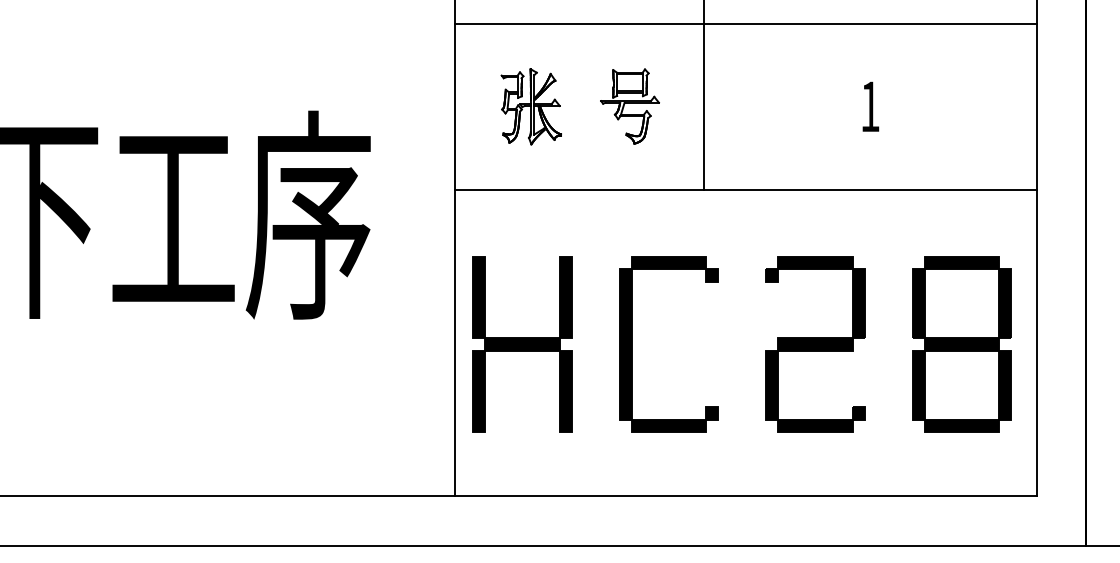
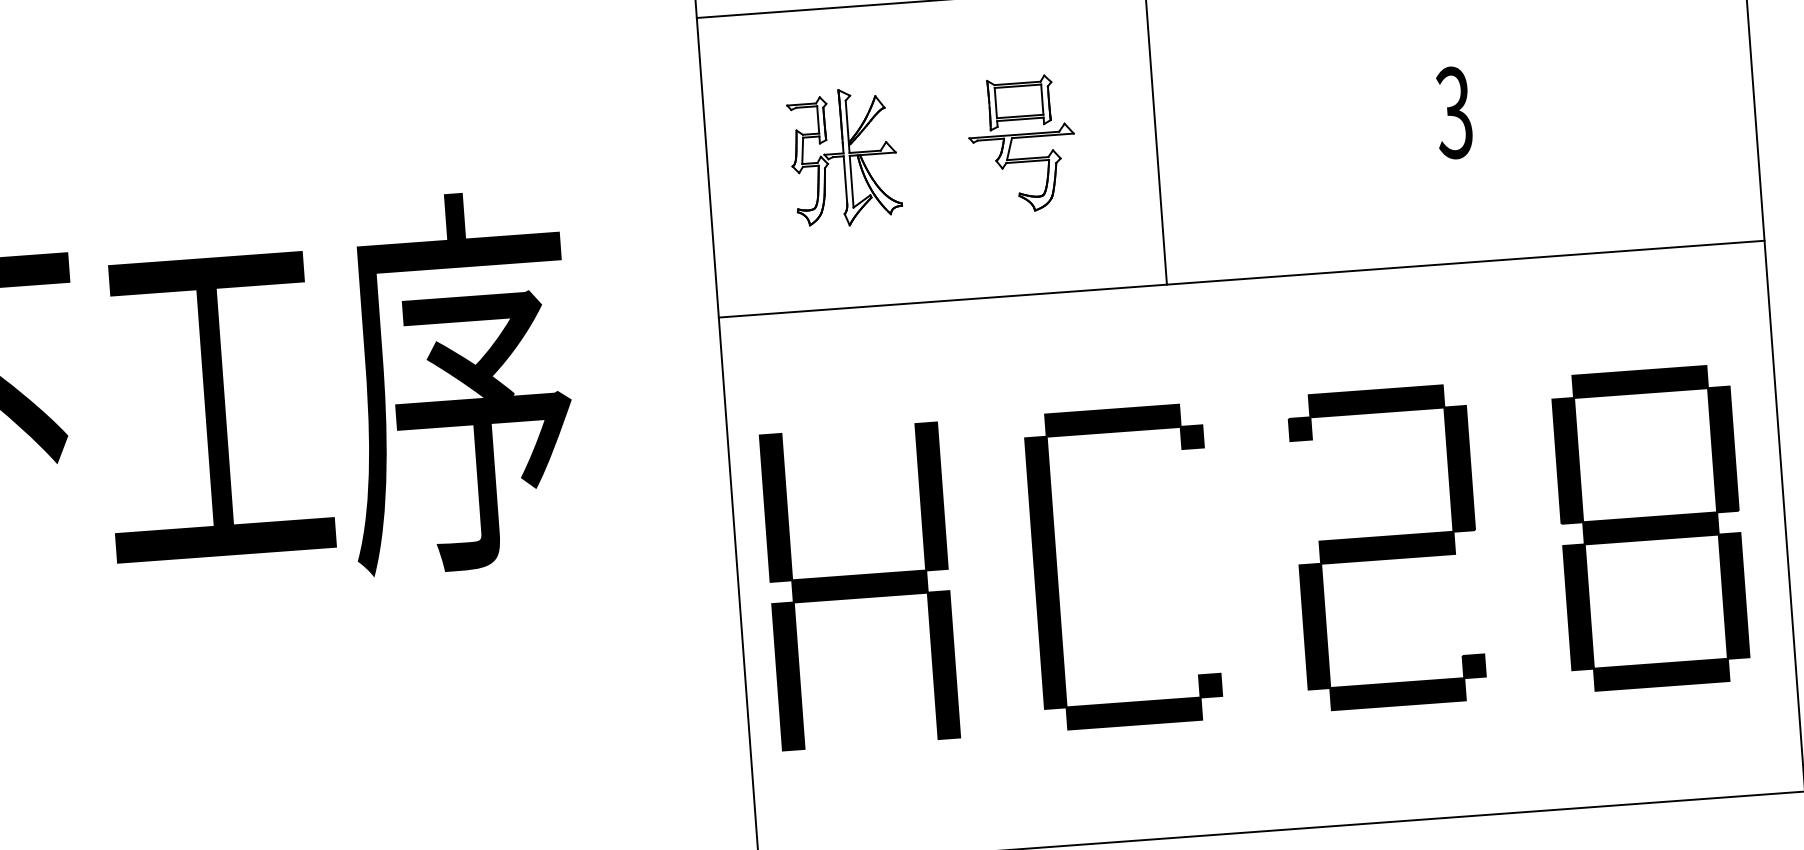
text: (869, 106) -> (1452, 112), 1 -> 3

